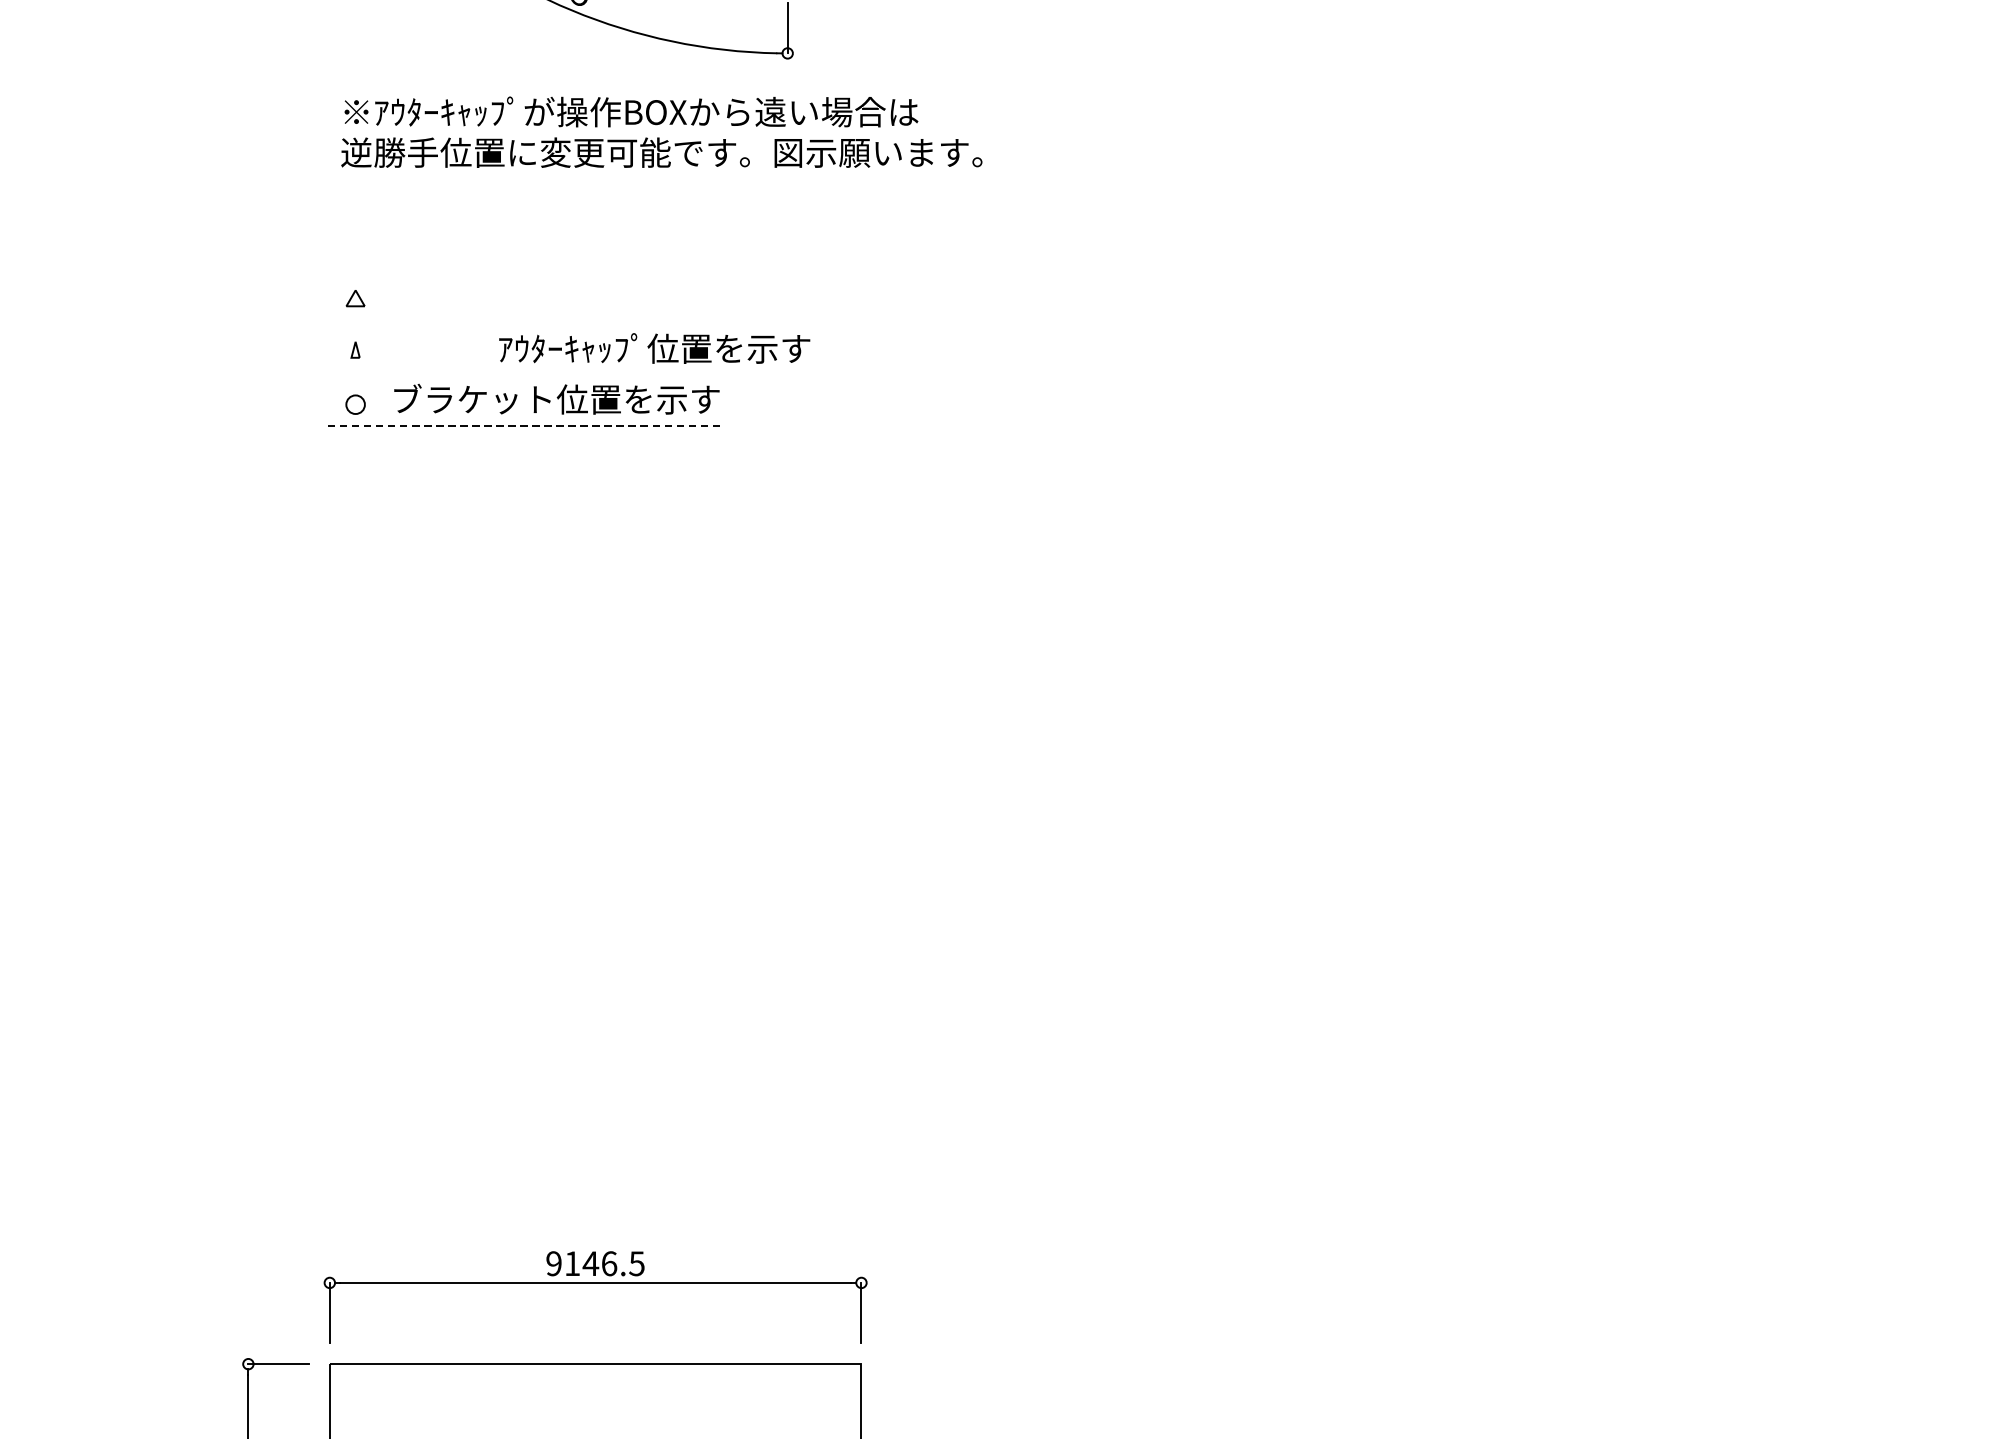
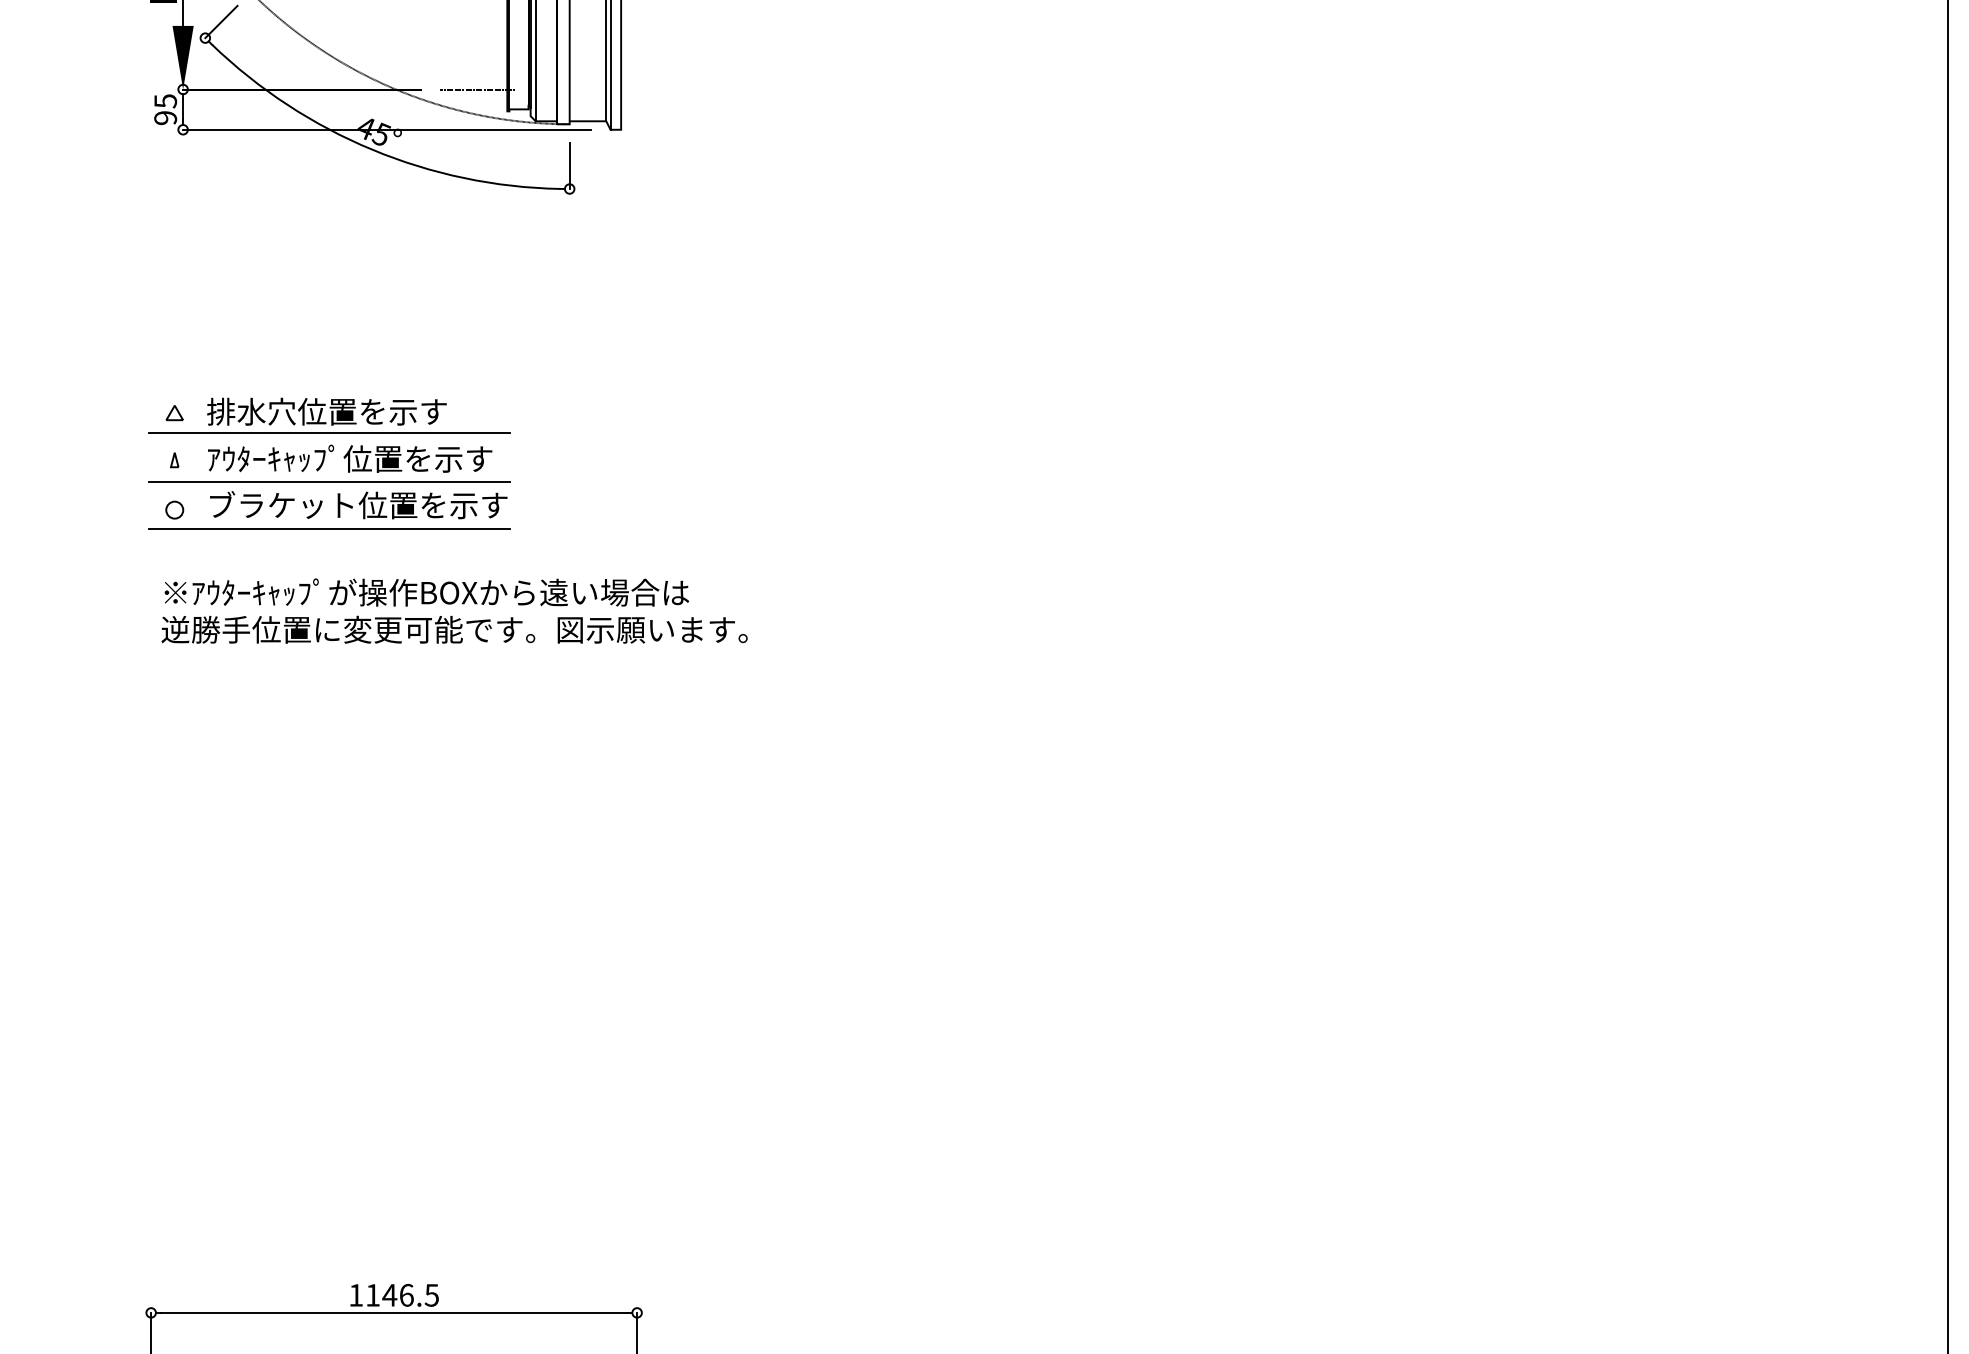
text: (661, 131) -> (454, 610), moved
part: (524, 301) -> (329, 415), added
text: (655, 348) -> (350, 458), moved
line: (524, 374) -> (329, 482), added
line: (524, 425) -> (329, 529), dashed -> solid
text: (553, 1262) -> (355, 1294), 9146.5 -> 1146.5

